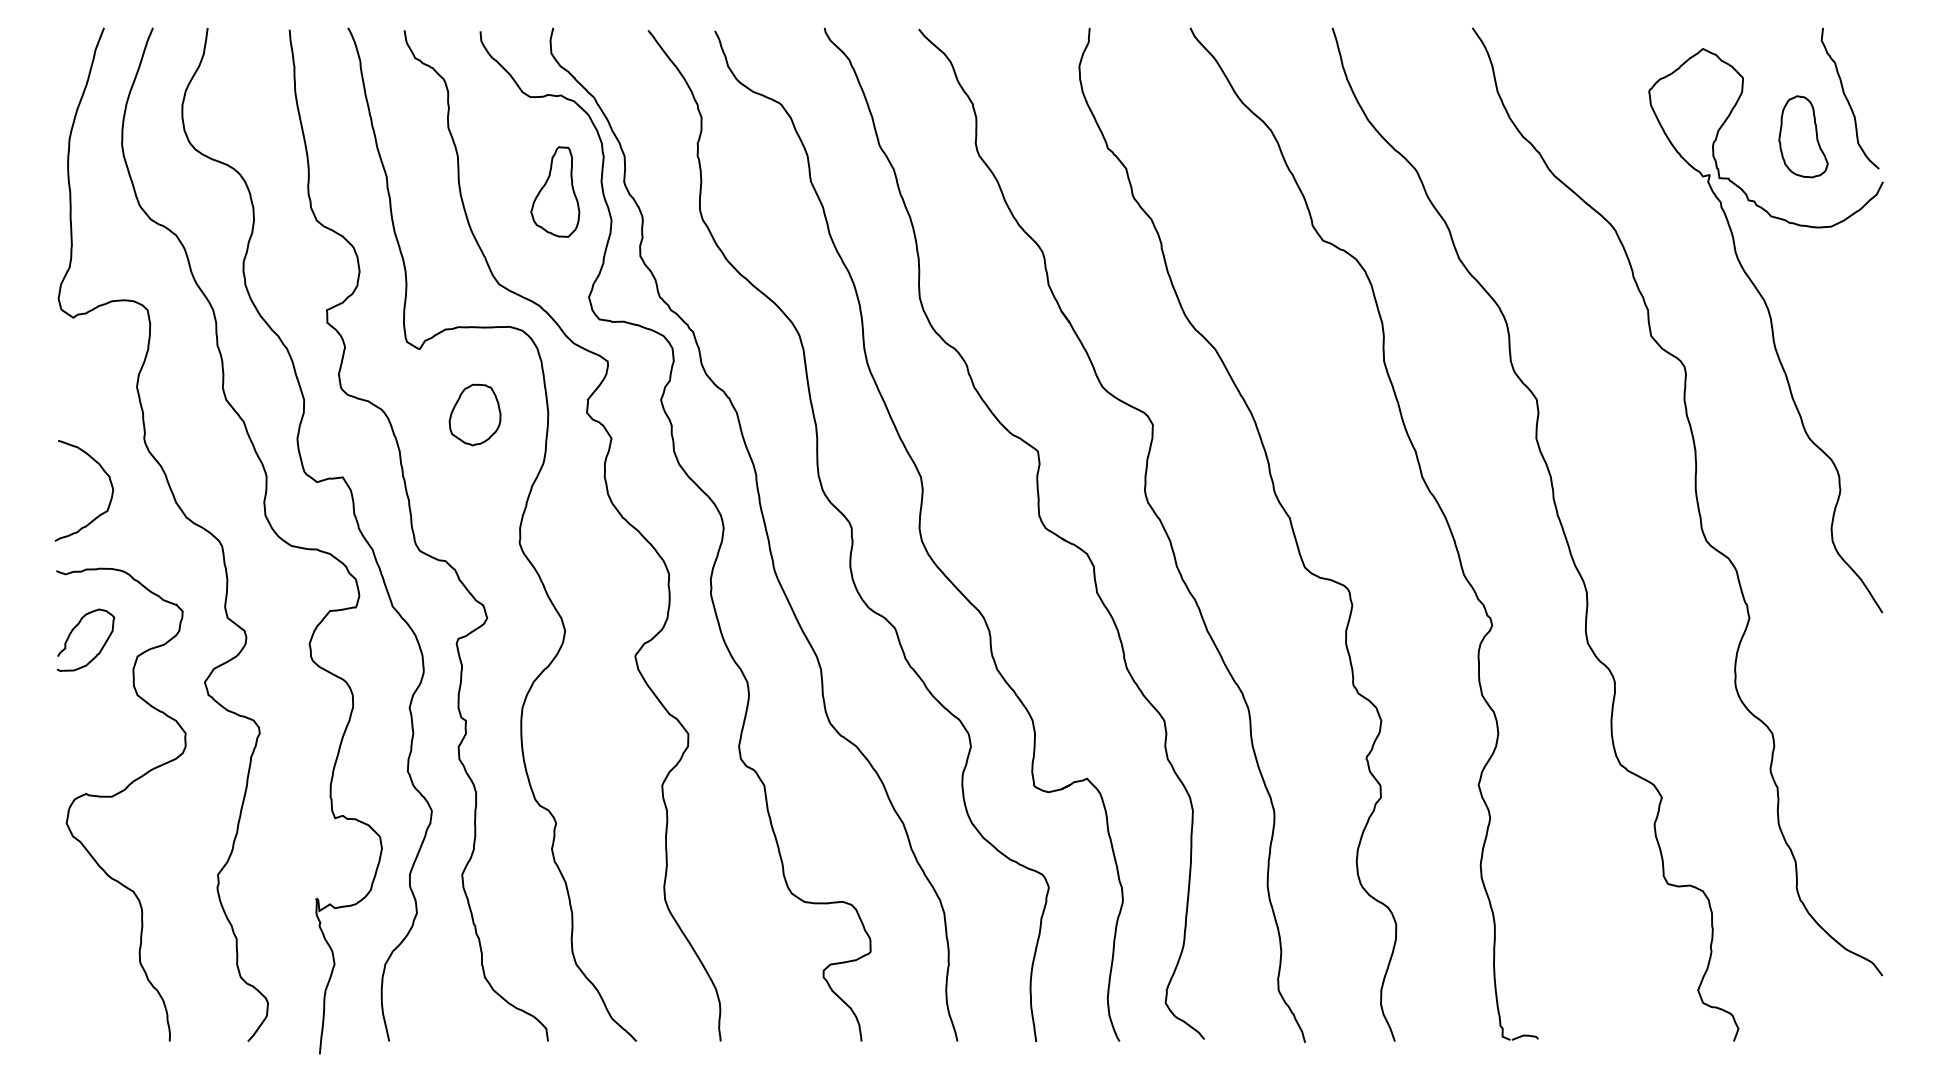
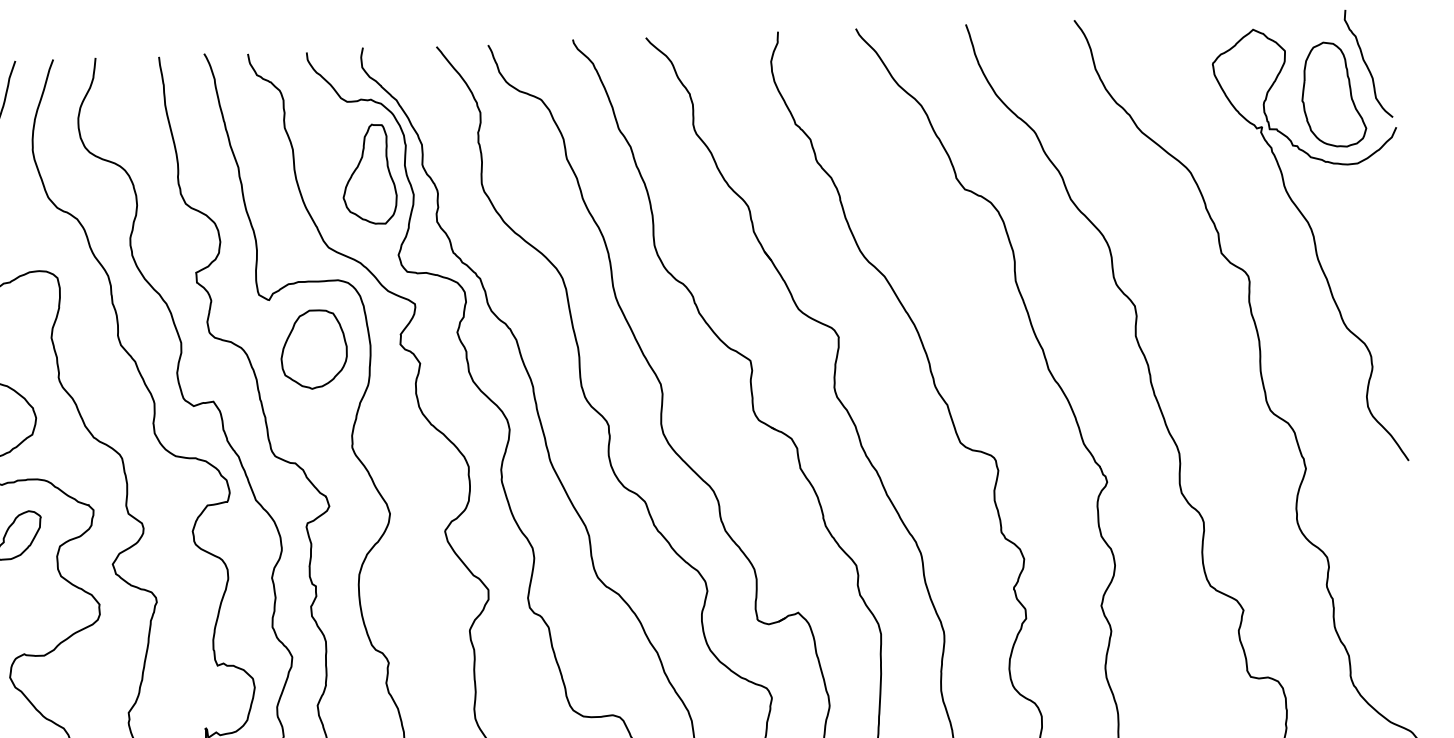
part: (1803, 136) -> (1333, 94), size x1.67
part: (555, 191) -> (369, 174), size x1.43
part: (474, 414) -> (313, 349), size x1.67

